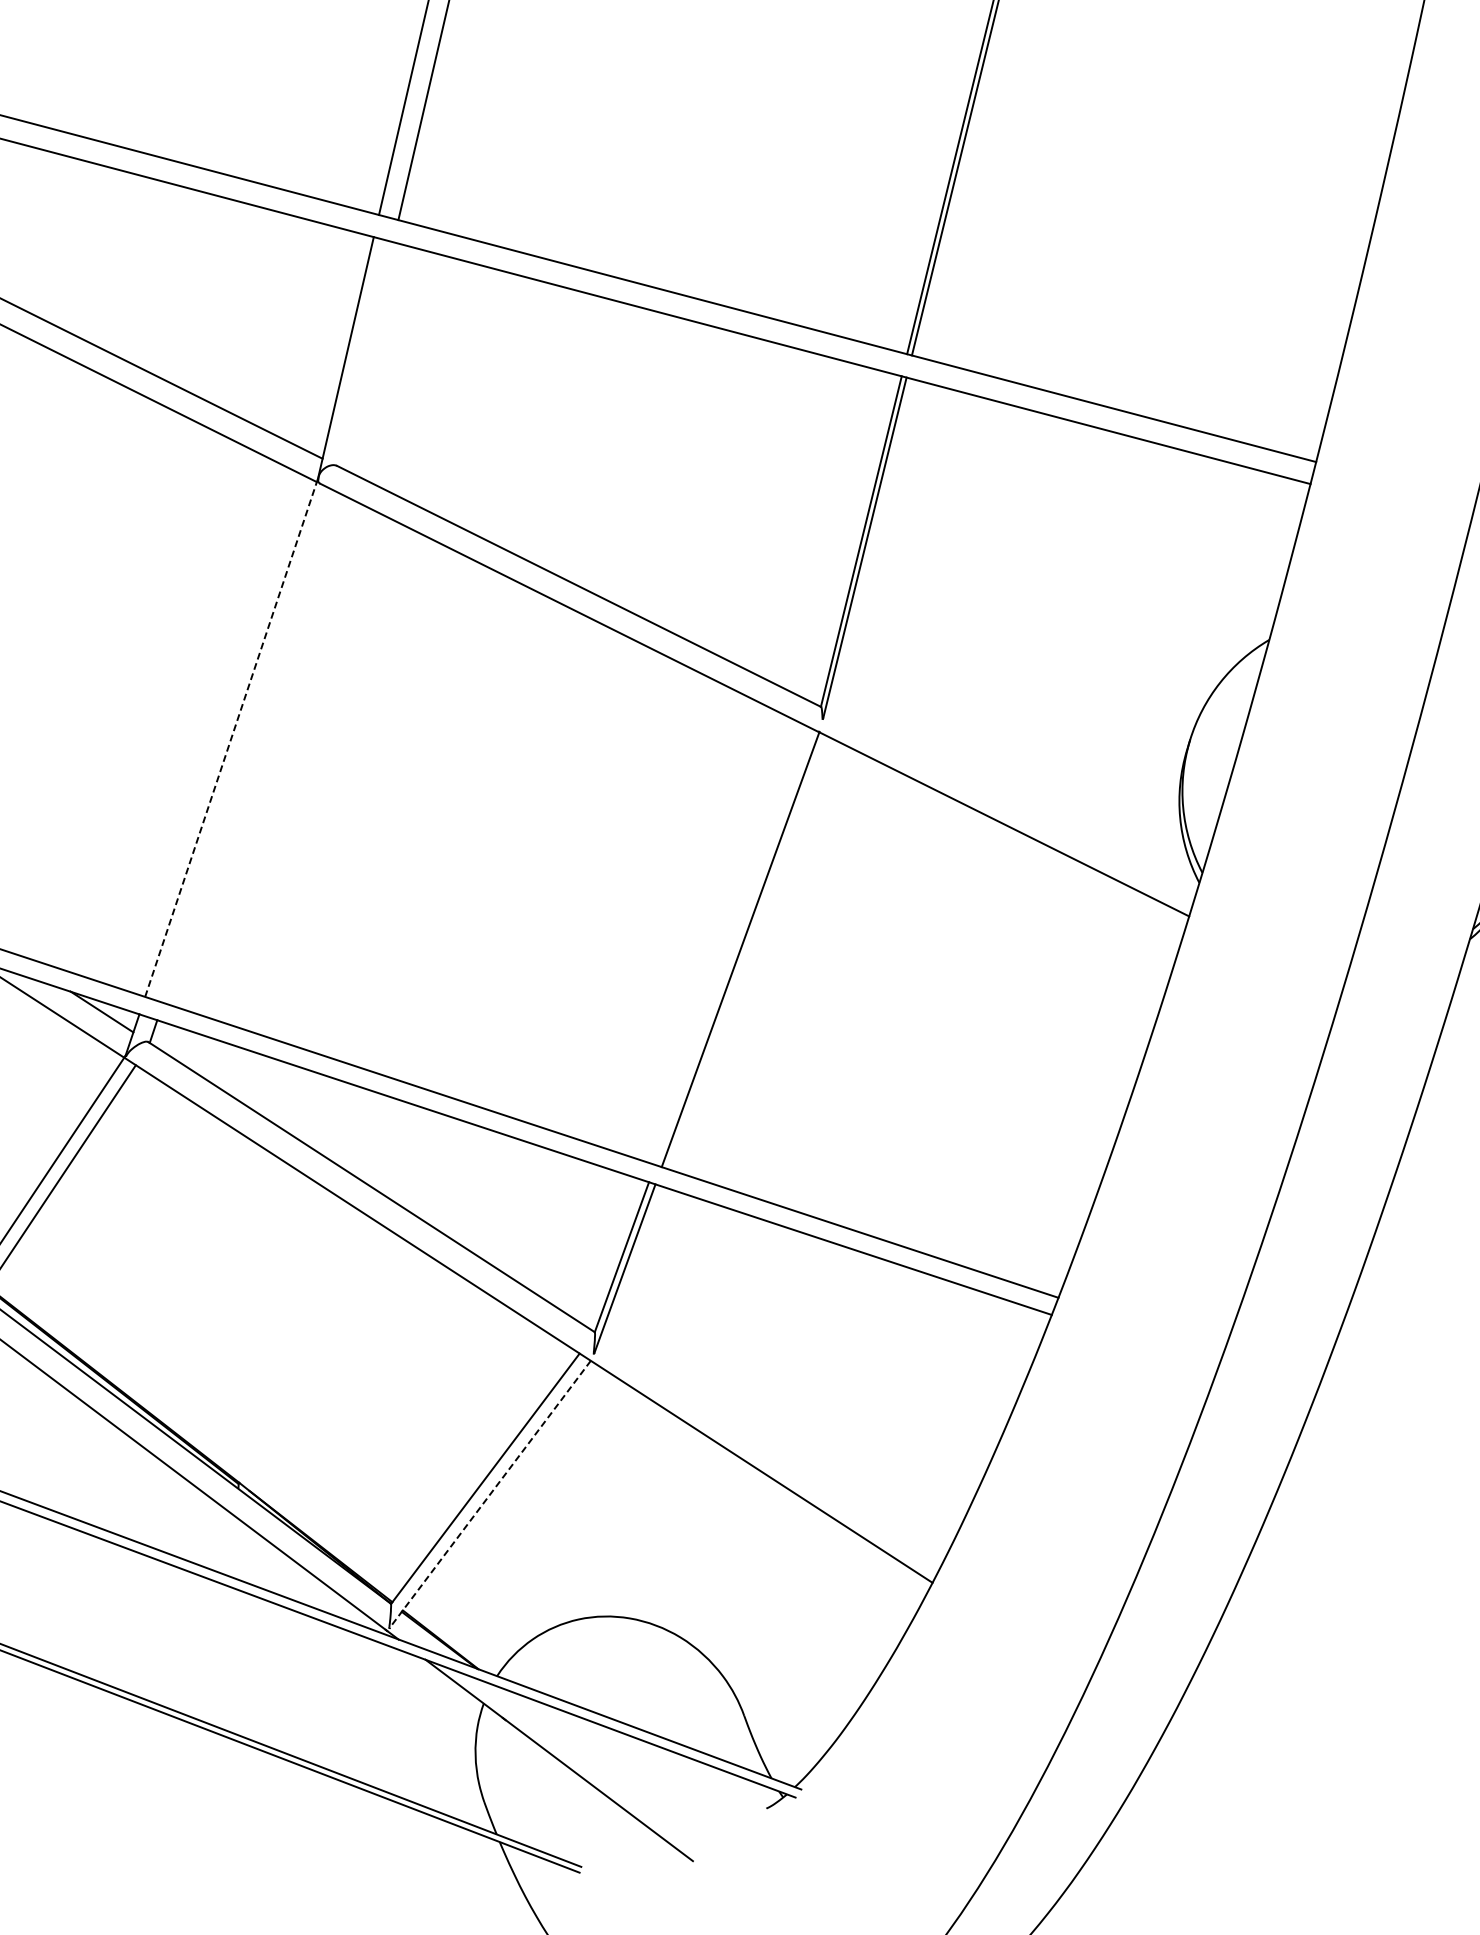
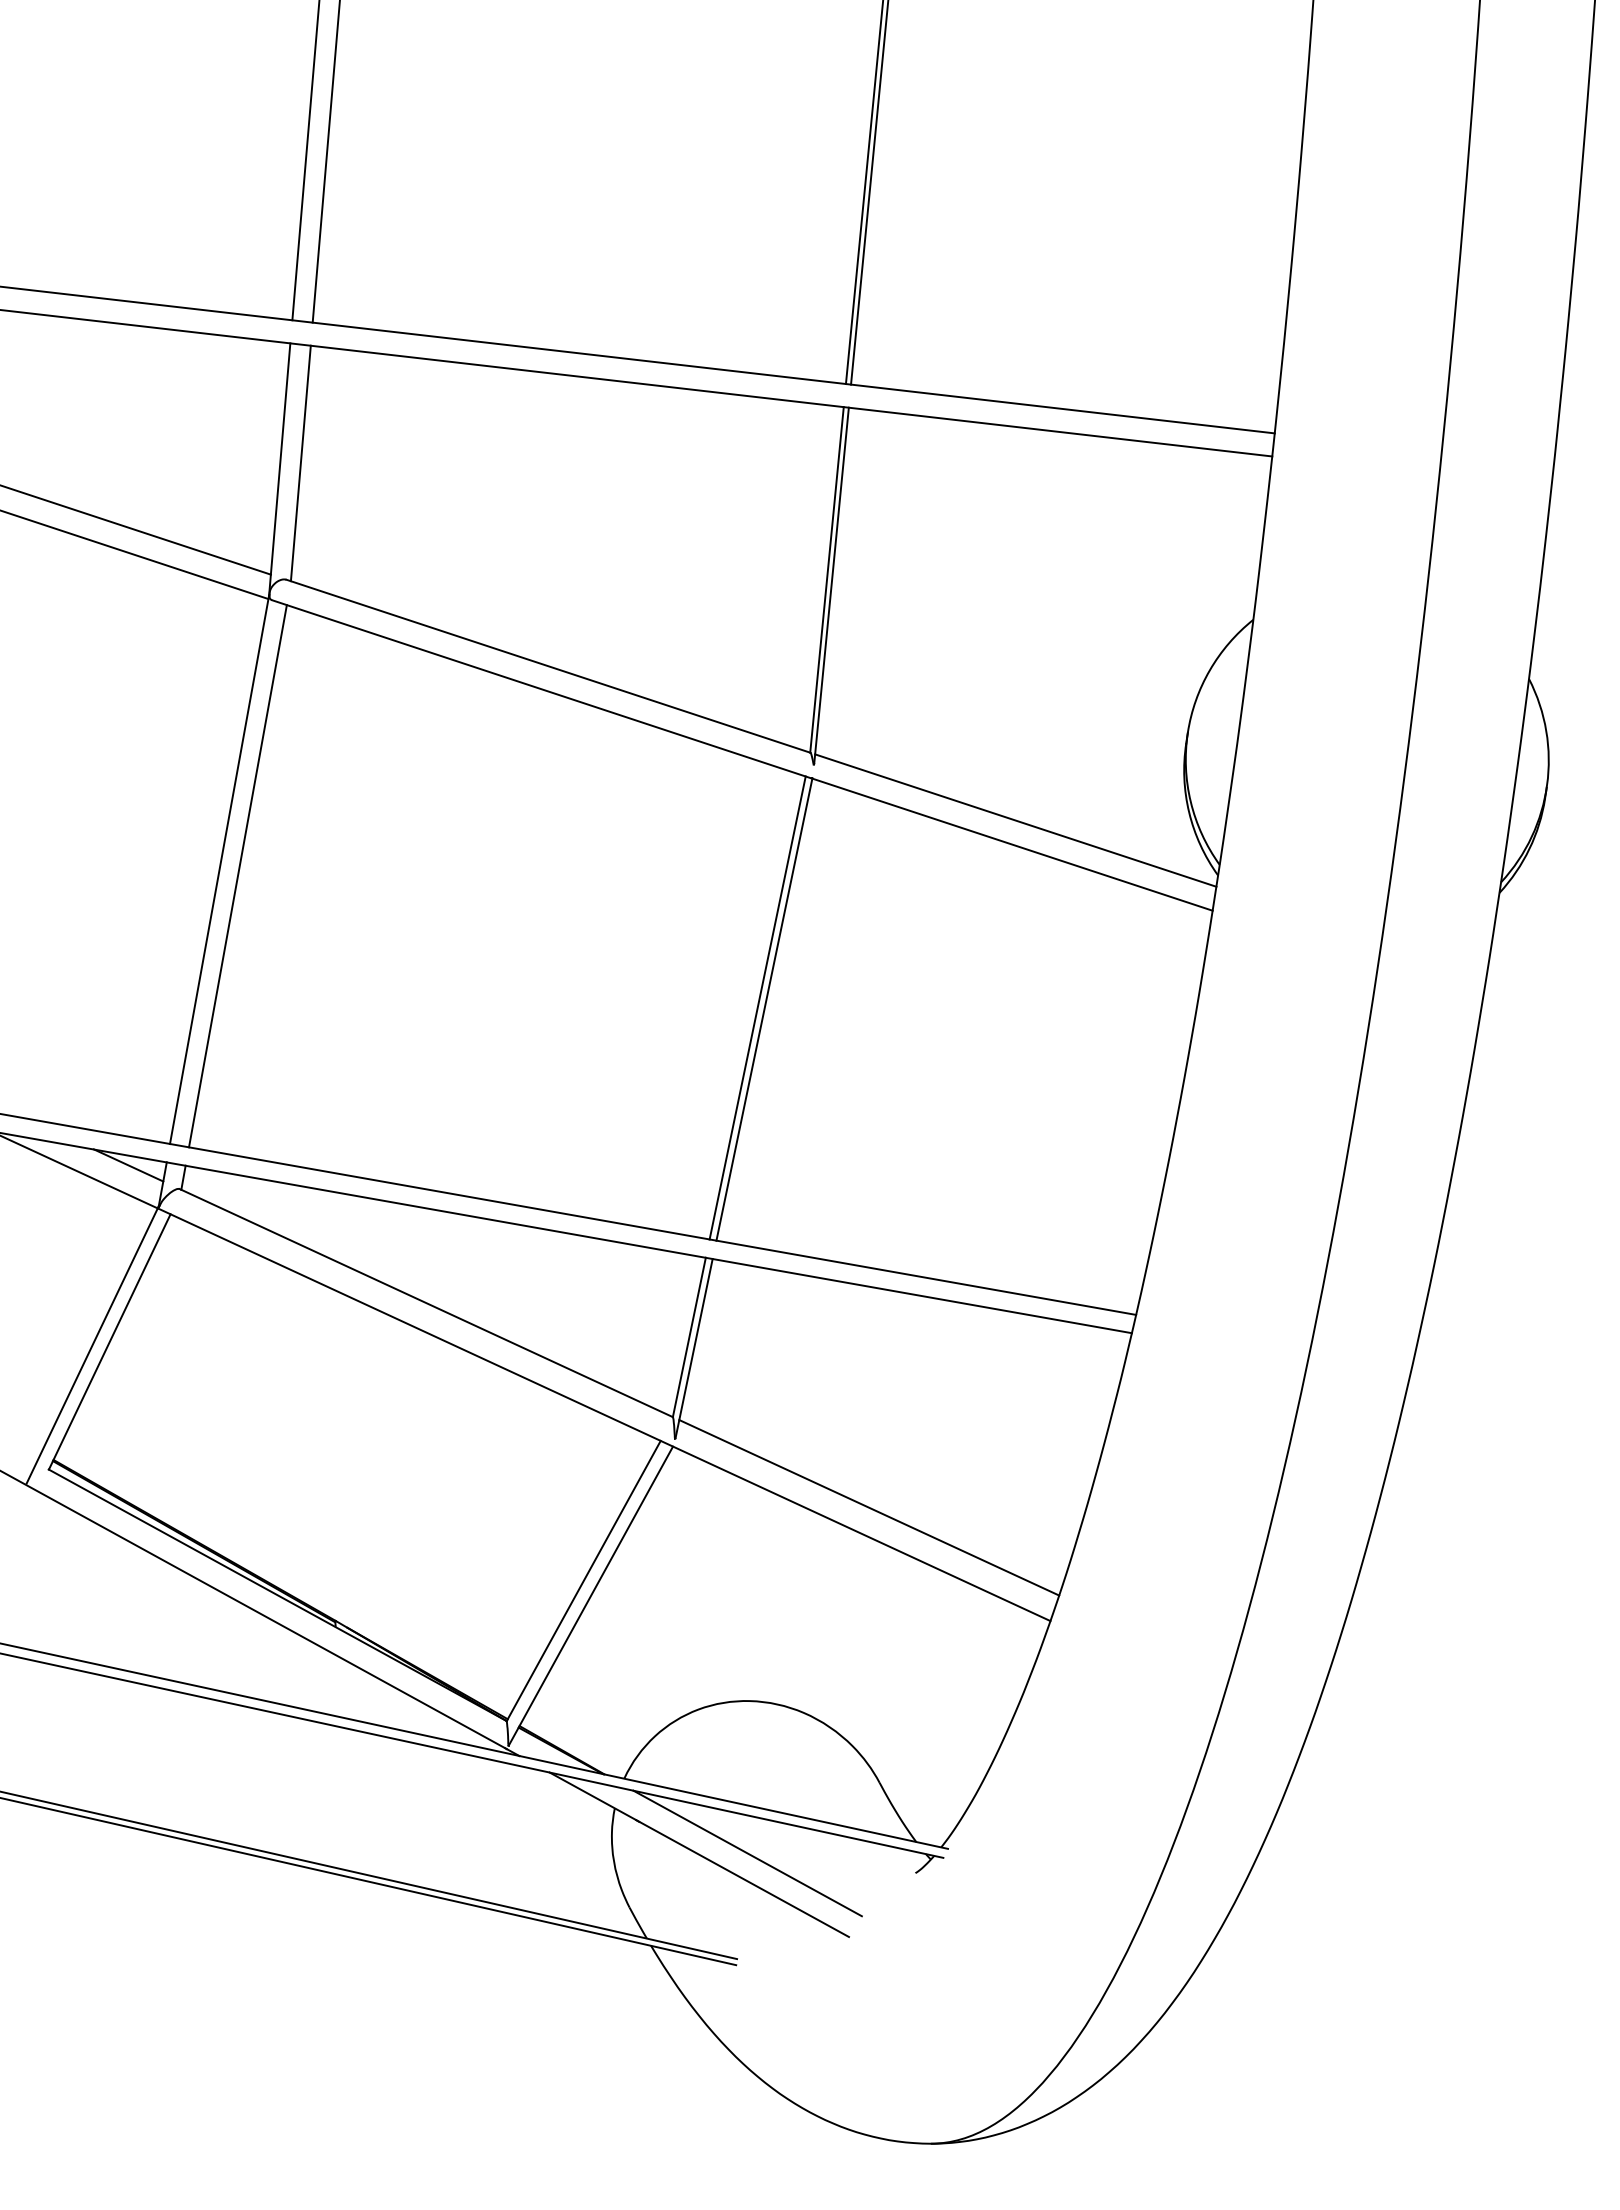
line: (366, 355) -> (300, 463), added
line: (231, 737) -> (219, 869), dashed -> solid
line: (248, 746) -> (237, 876), added
line: (1010, 801) -> (1015, 820), added
line: (734, 946) -> (757, 1007), added
line: (772, 1447) -> (869, 1507), added
line: (489, 1494) -> (590, 1596), dashed -> solid
line: (606, 1765) -> (747, 1853), added

